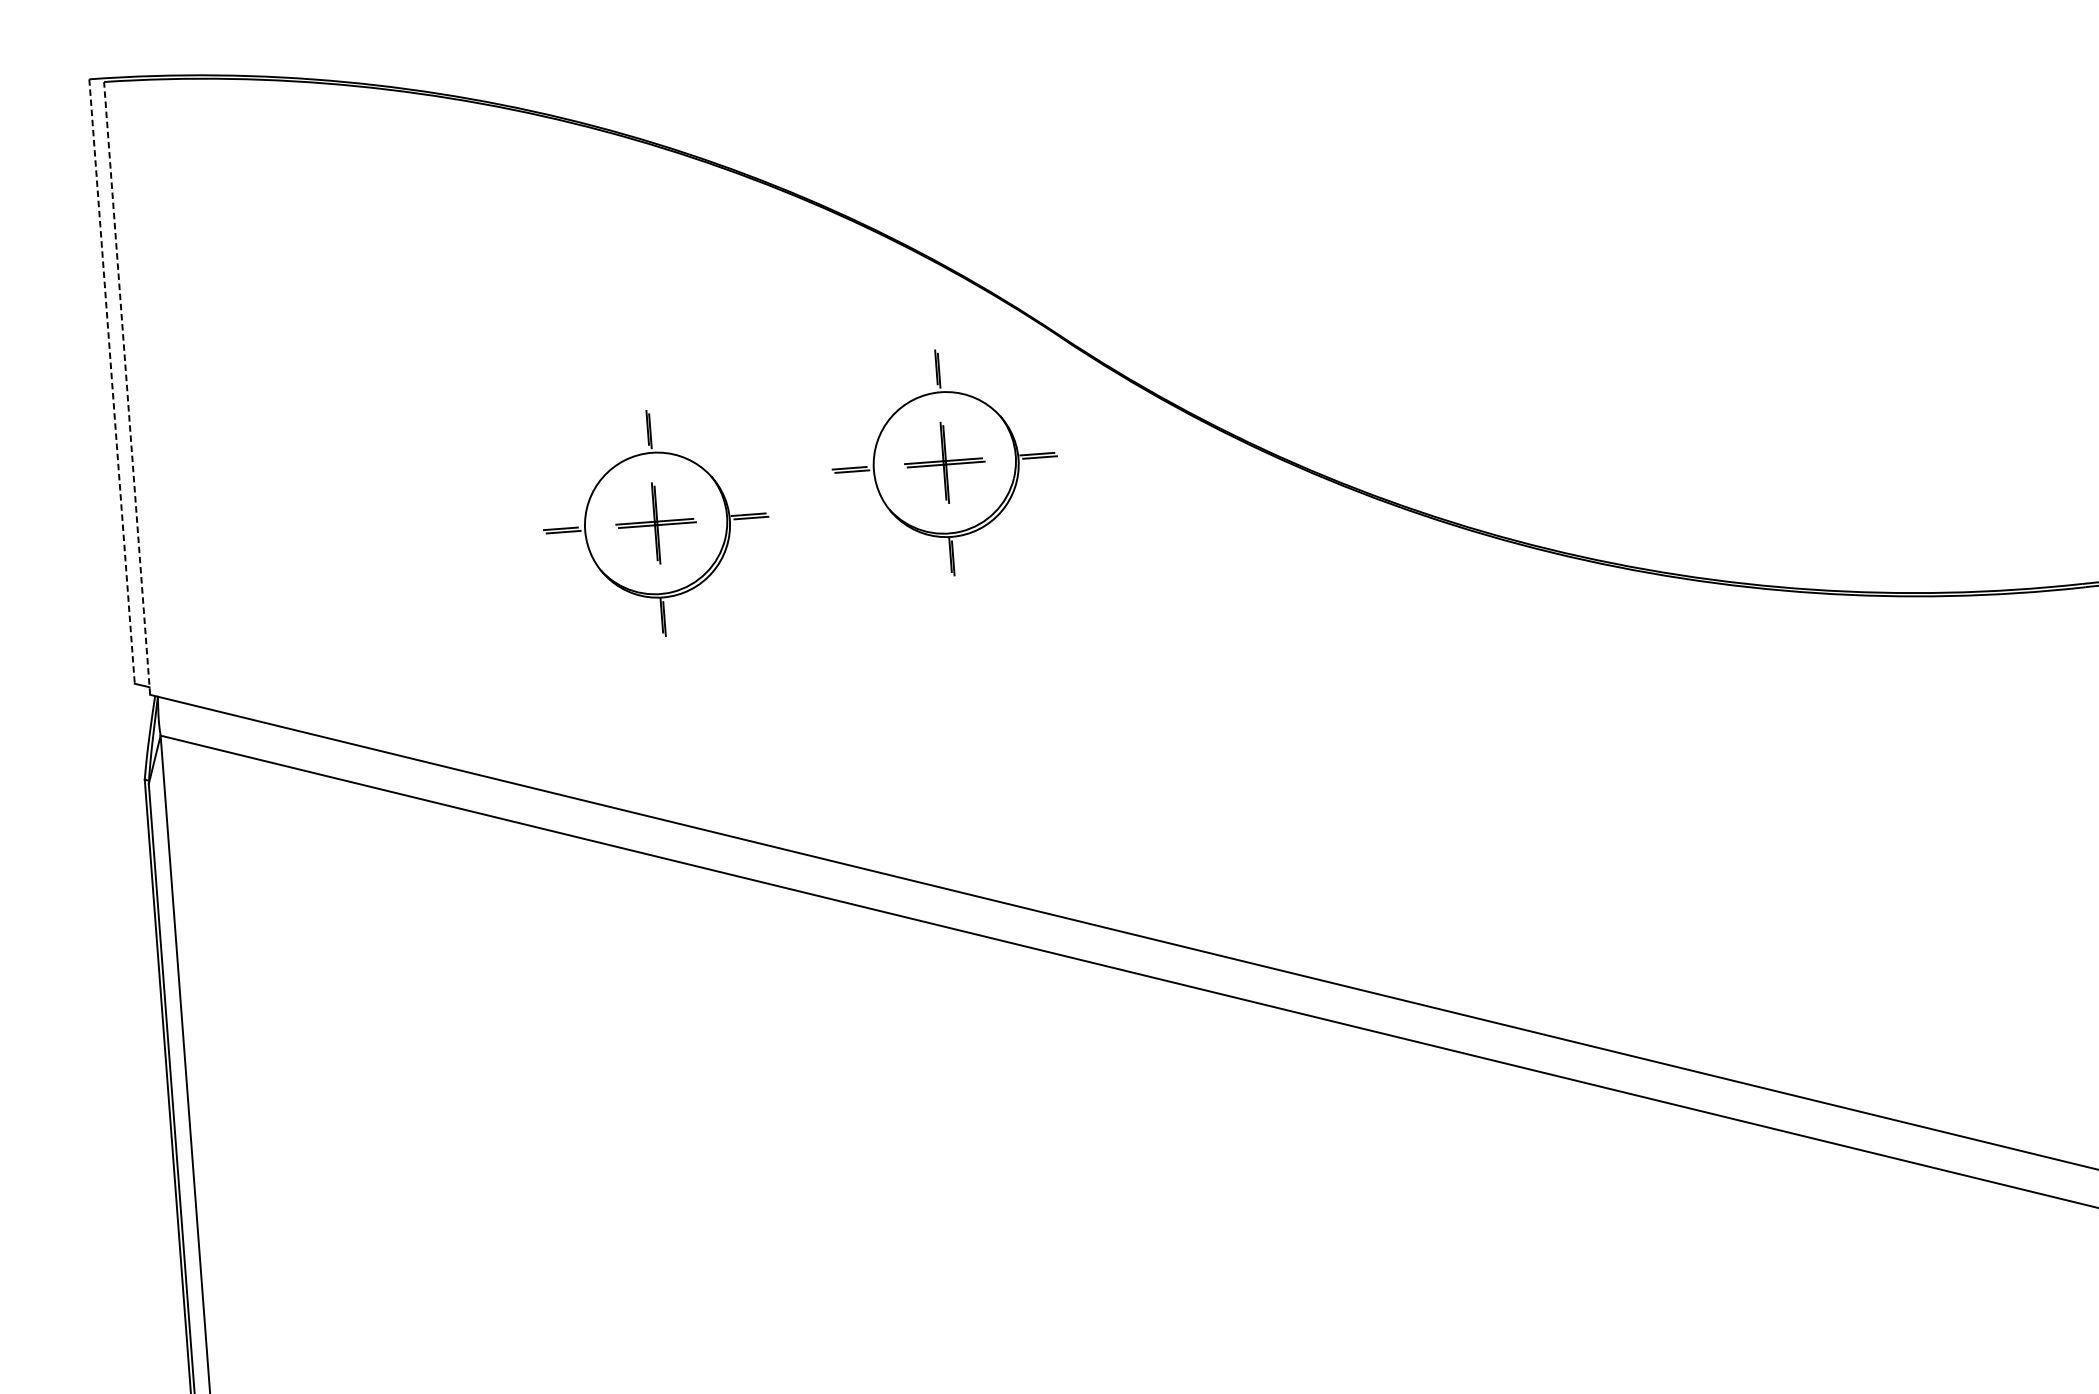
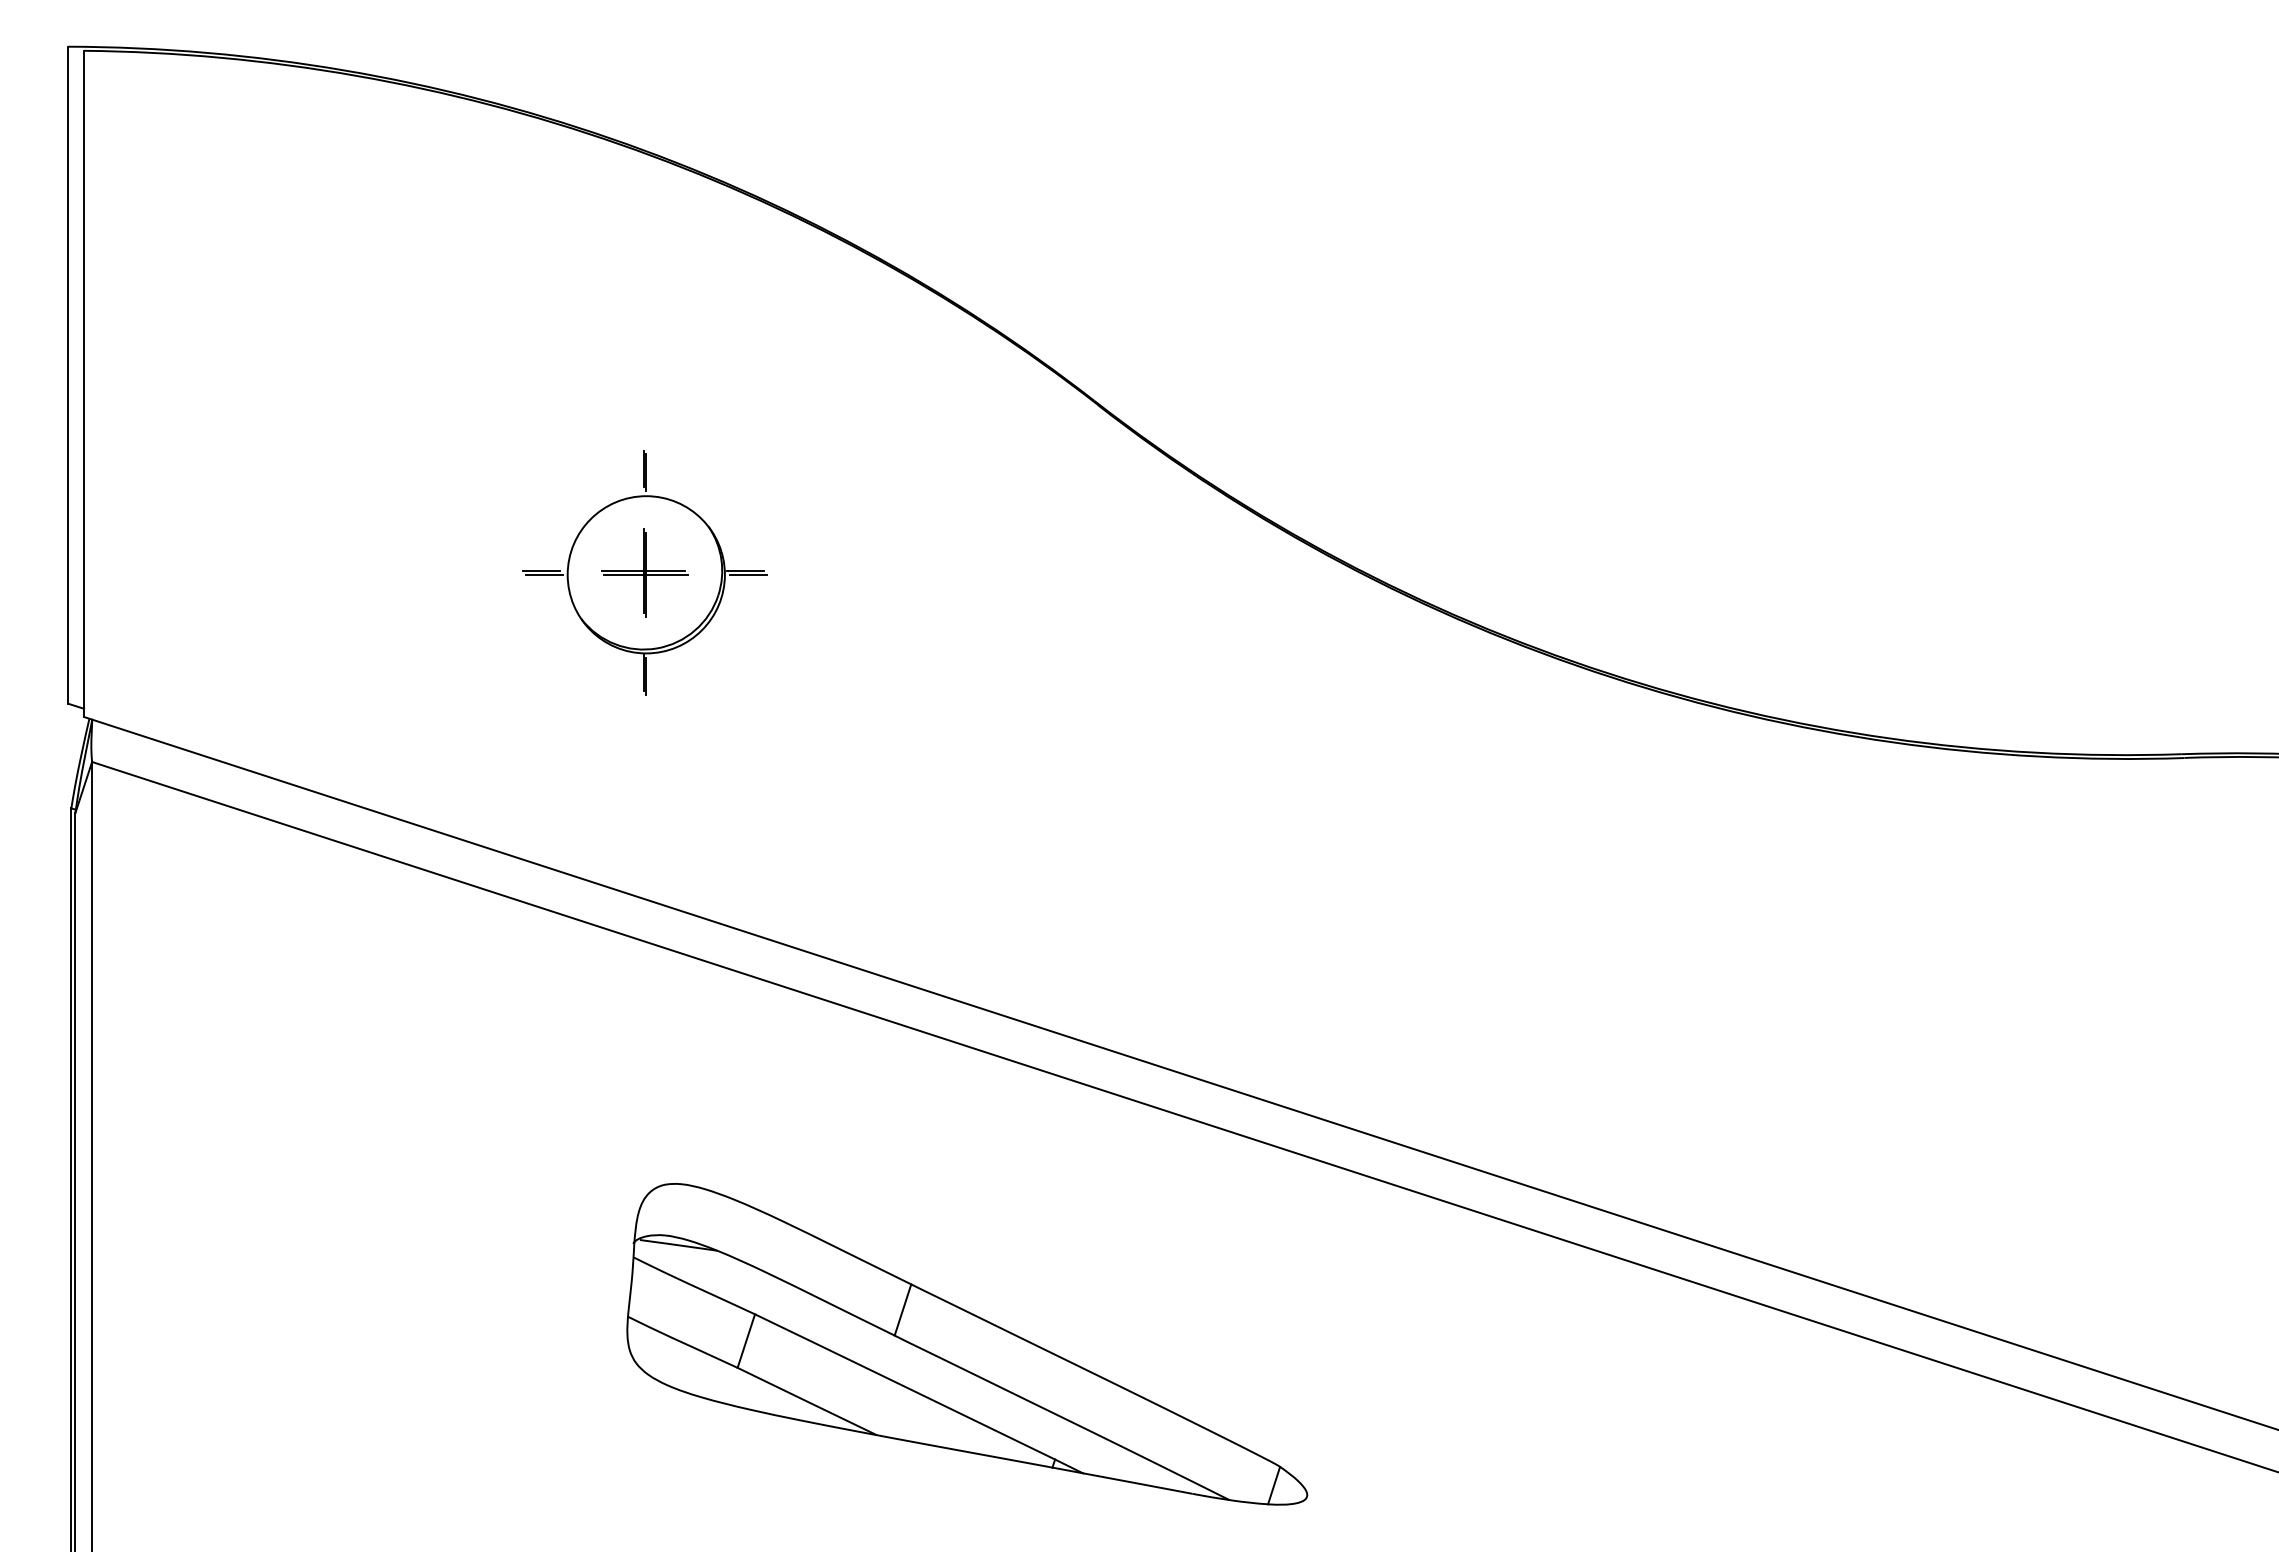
line: (112, 381) -> (68, 375), dashed -> solid
line: (127, 388) -> (84, 383), dashed -> solid
part: (944, 462) -> (961, 530), removed
part: (1006, 1210) -> (967, 1344), added

